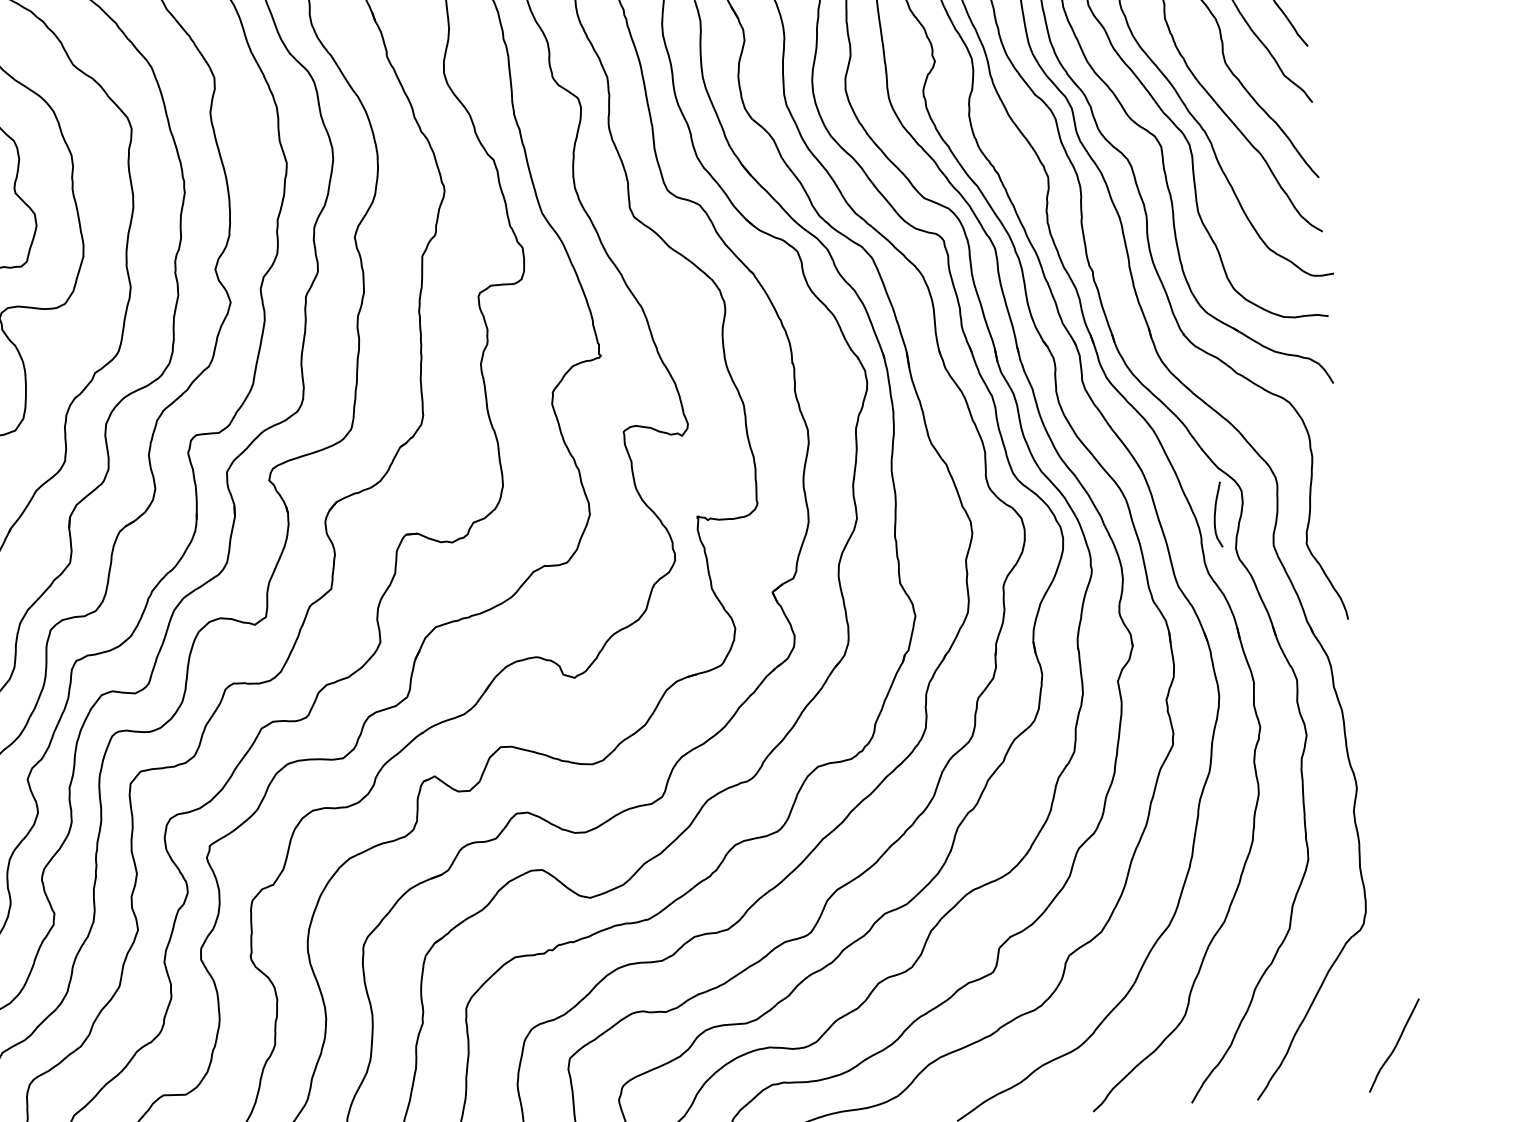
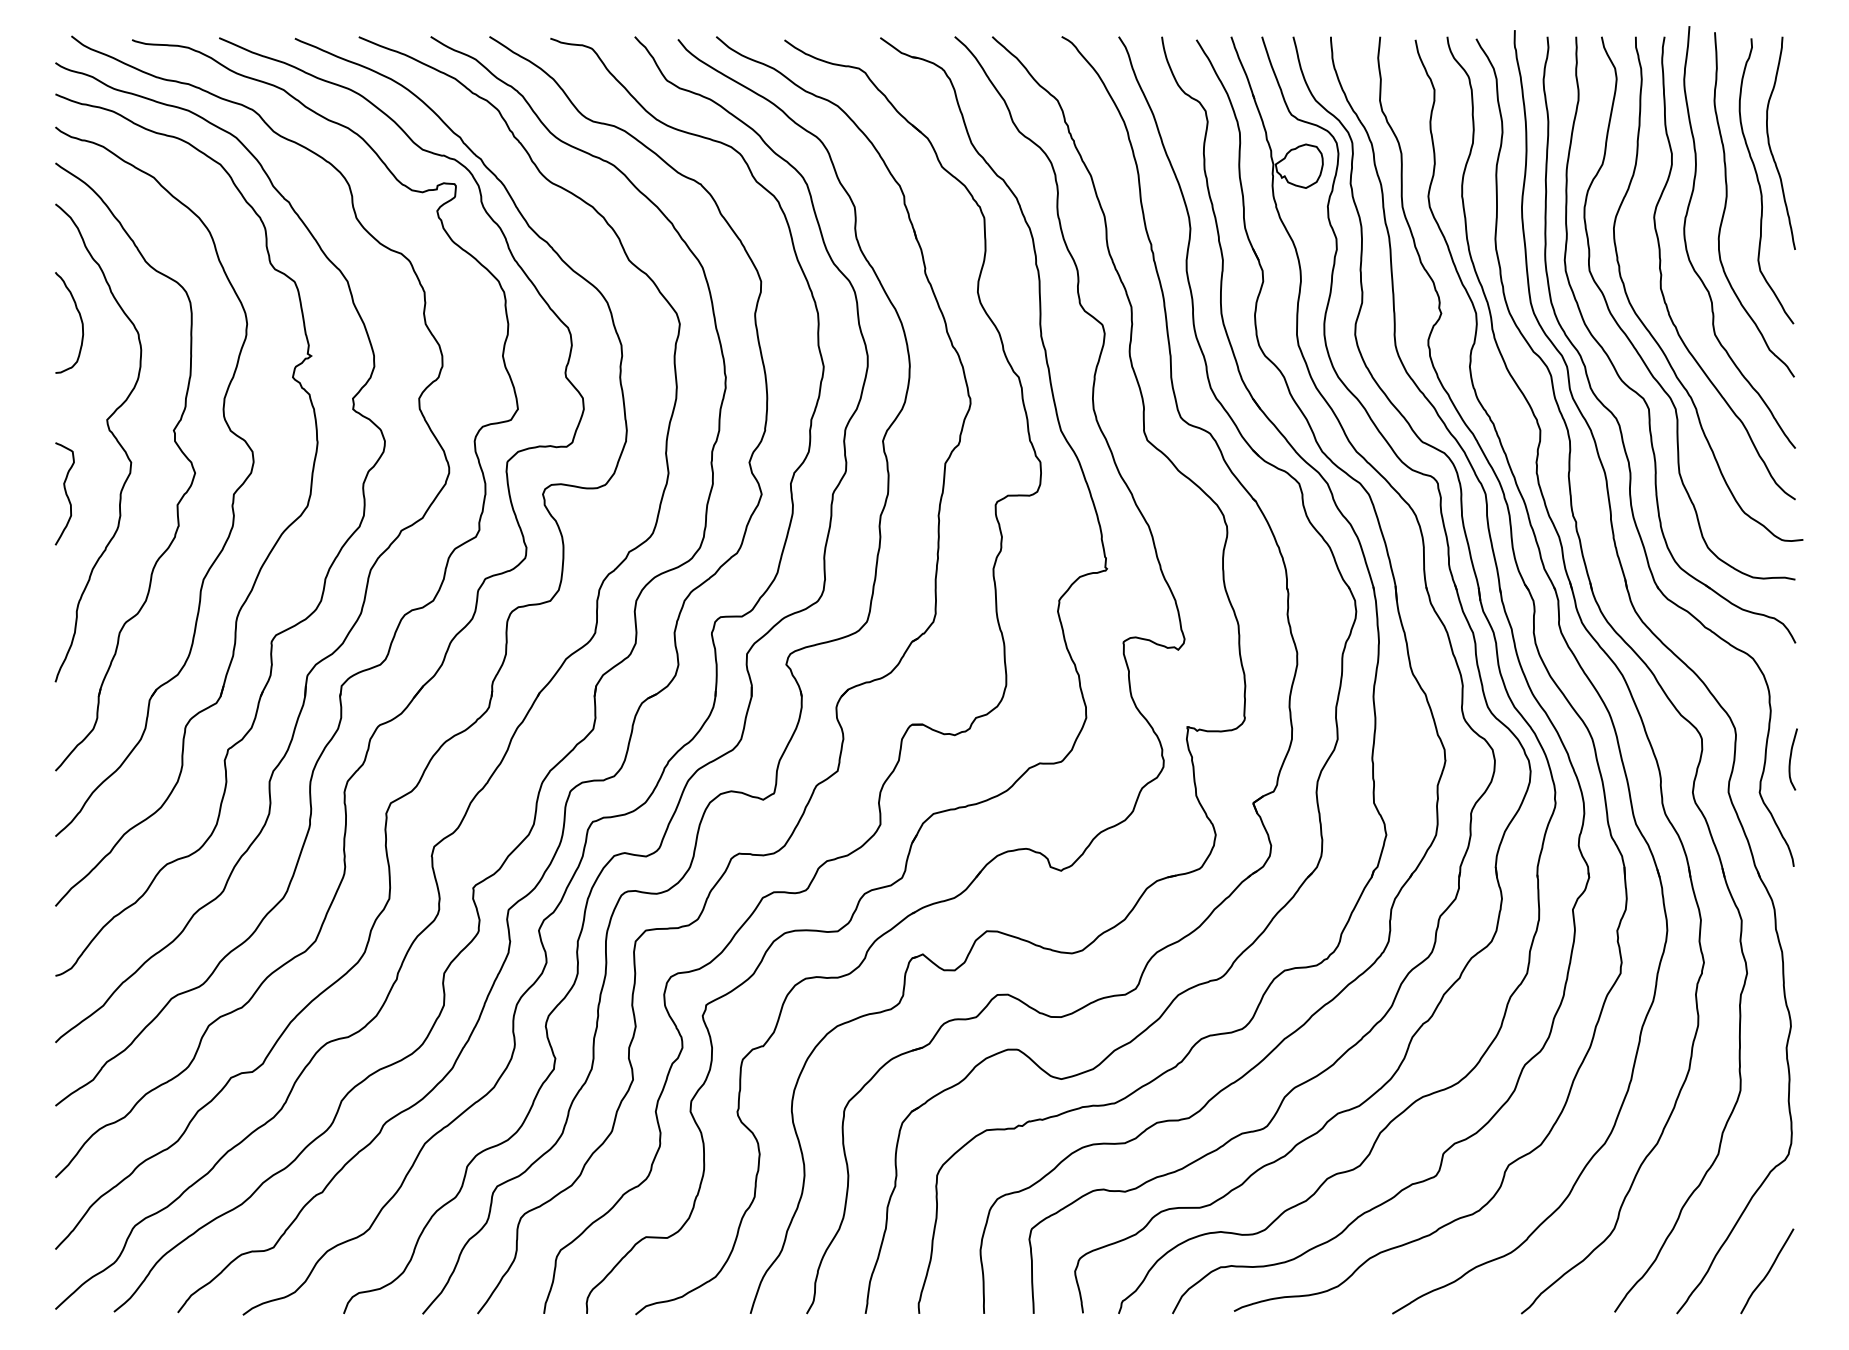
curve: (1216, 514) -> (1791, 759), moved
curve: (1395, 1045) -> (1768, 1271), moved

